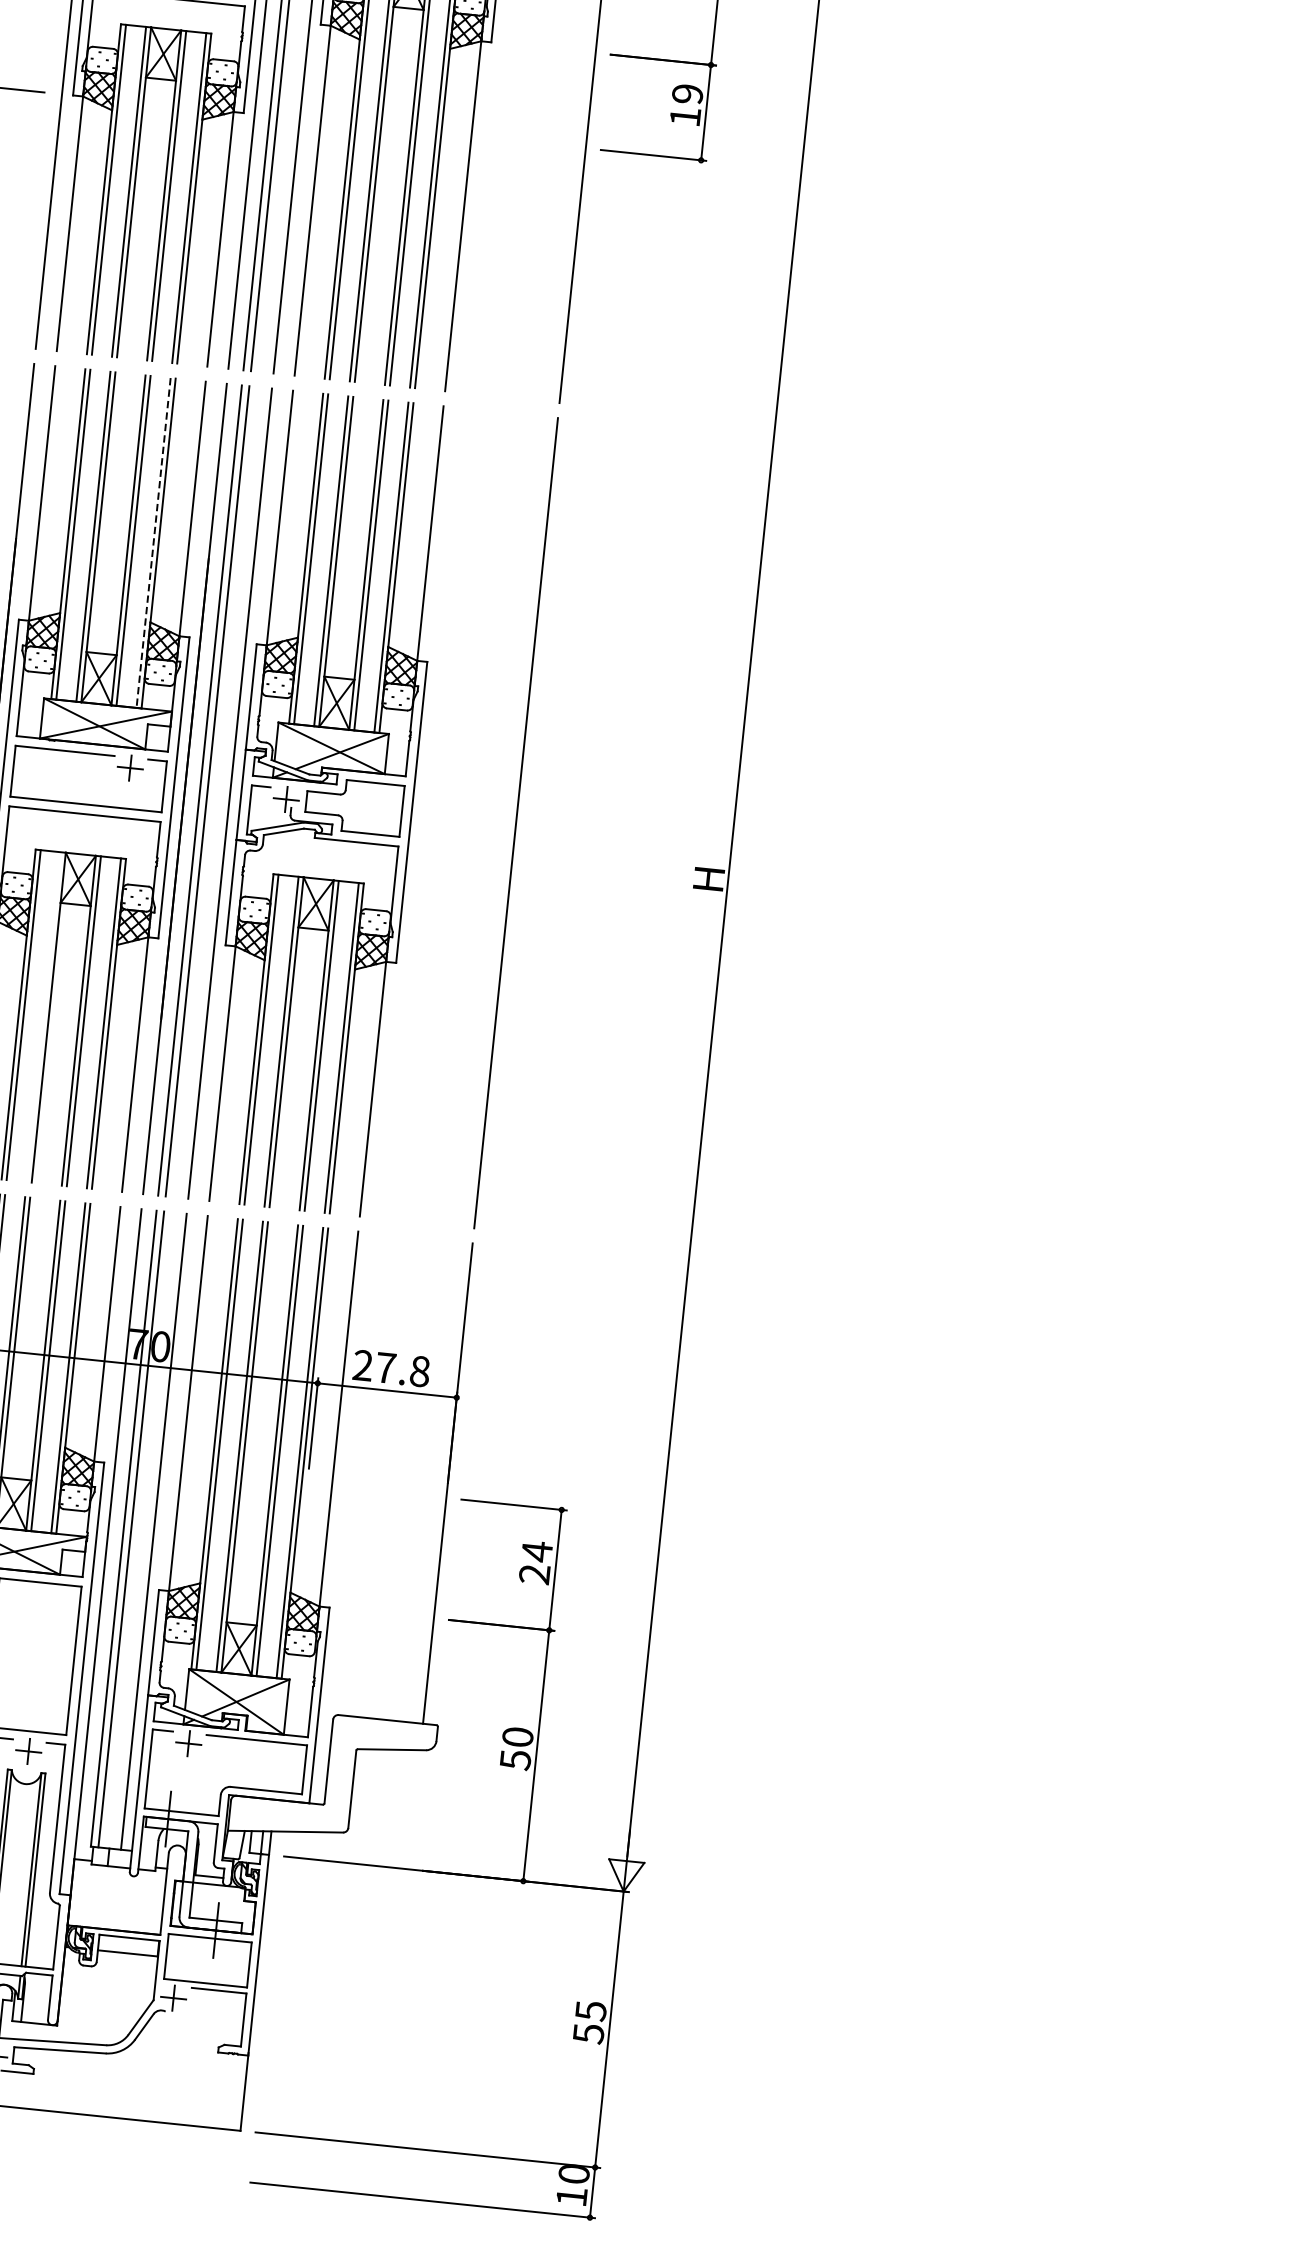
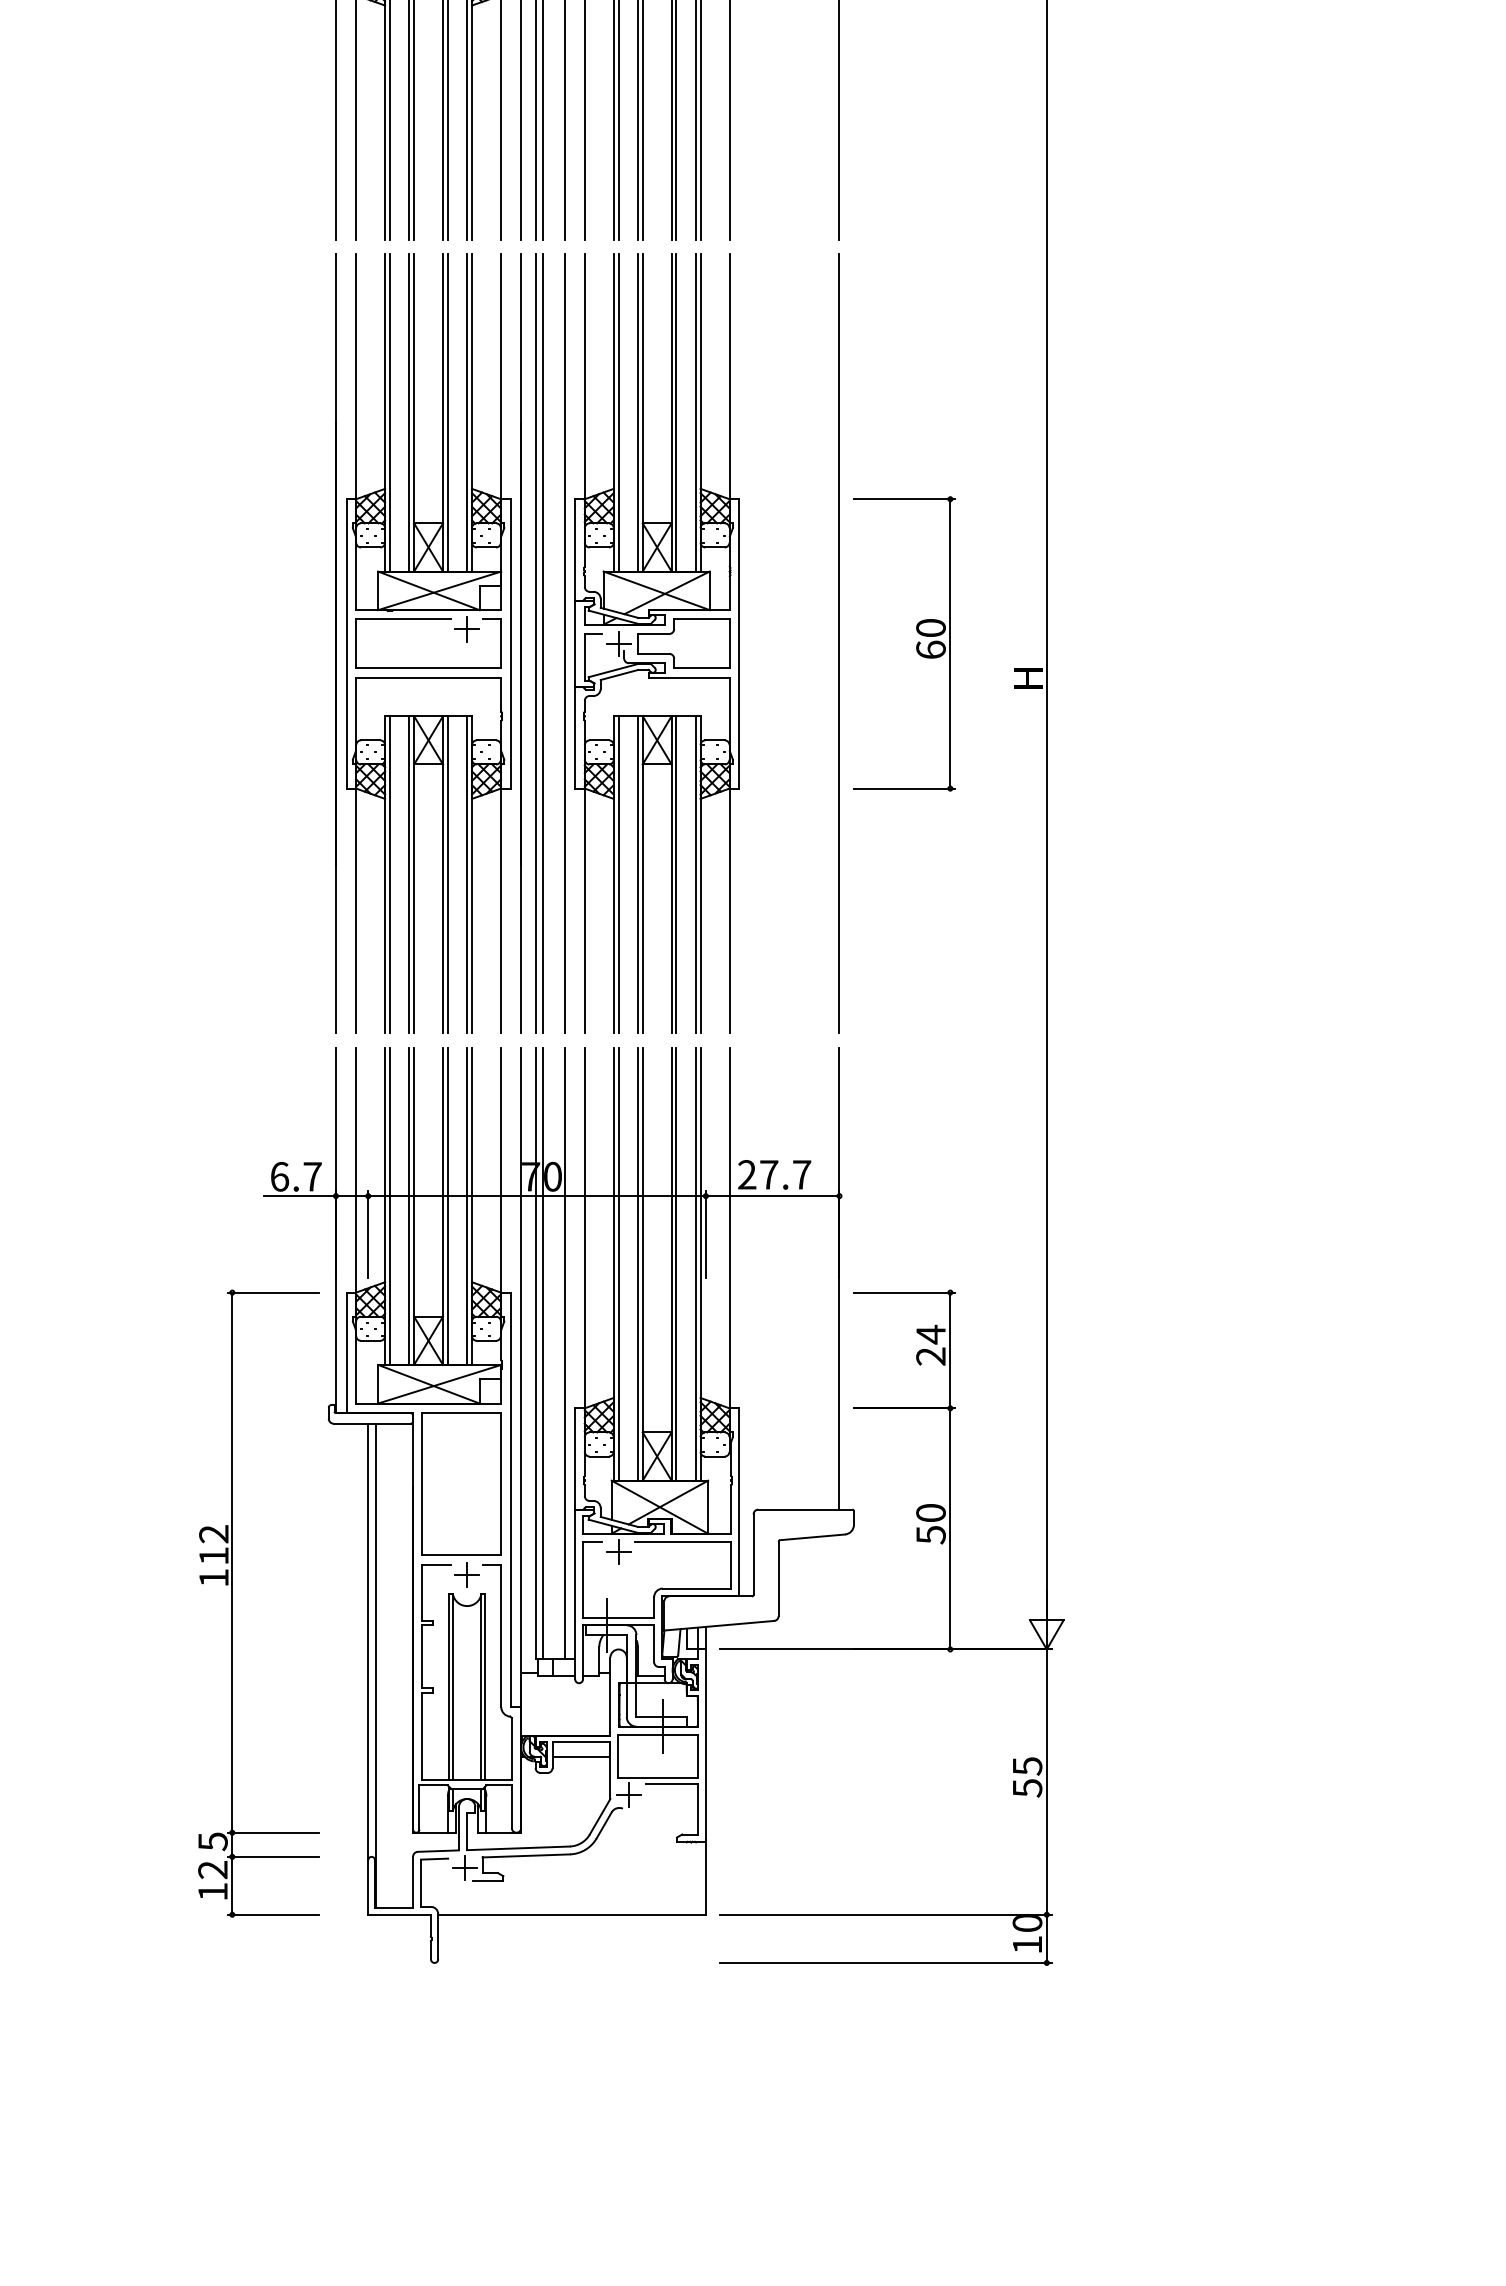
line: (153, 543) -> (467, 413), dashed -> solid
part: (596, 832) -> (916, 644), added
line: (44, 1016) -> (409, 874), added
text: (420, 1371) -> (802, 1174), 27.8 -> 27.7

